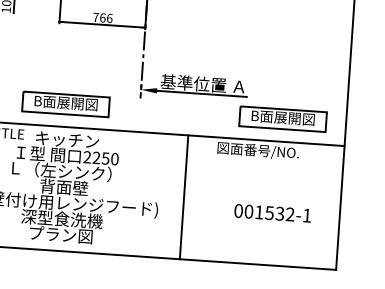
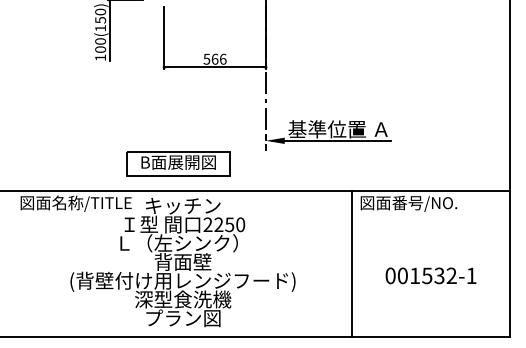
text: (95, 17) -> (206, 59), 766 -> 566
part: (283, 118) -> (435, 163), removed
line: (184, 196) -> (352, 263), moved

